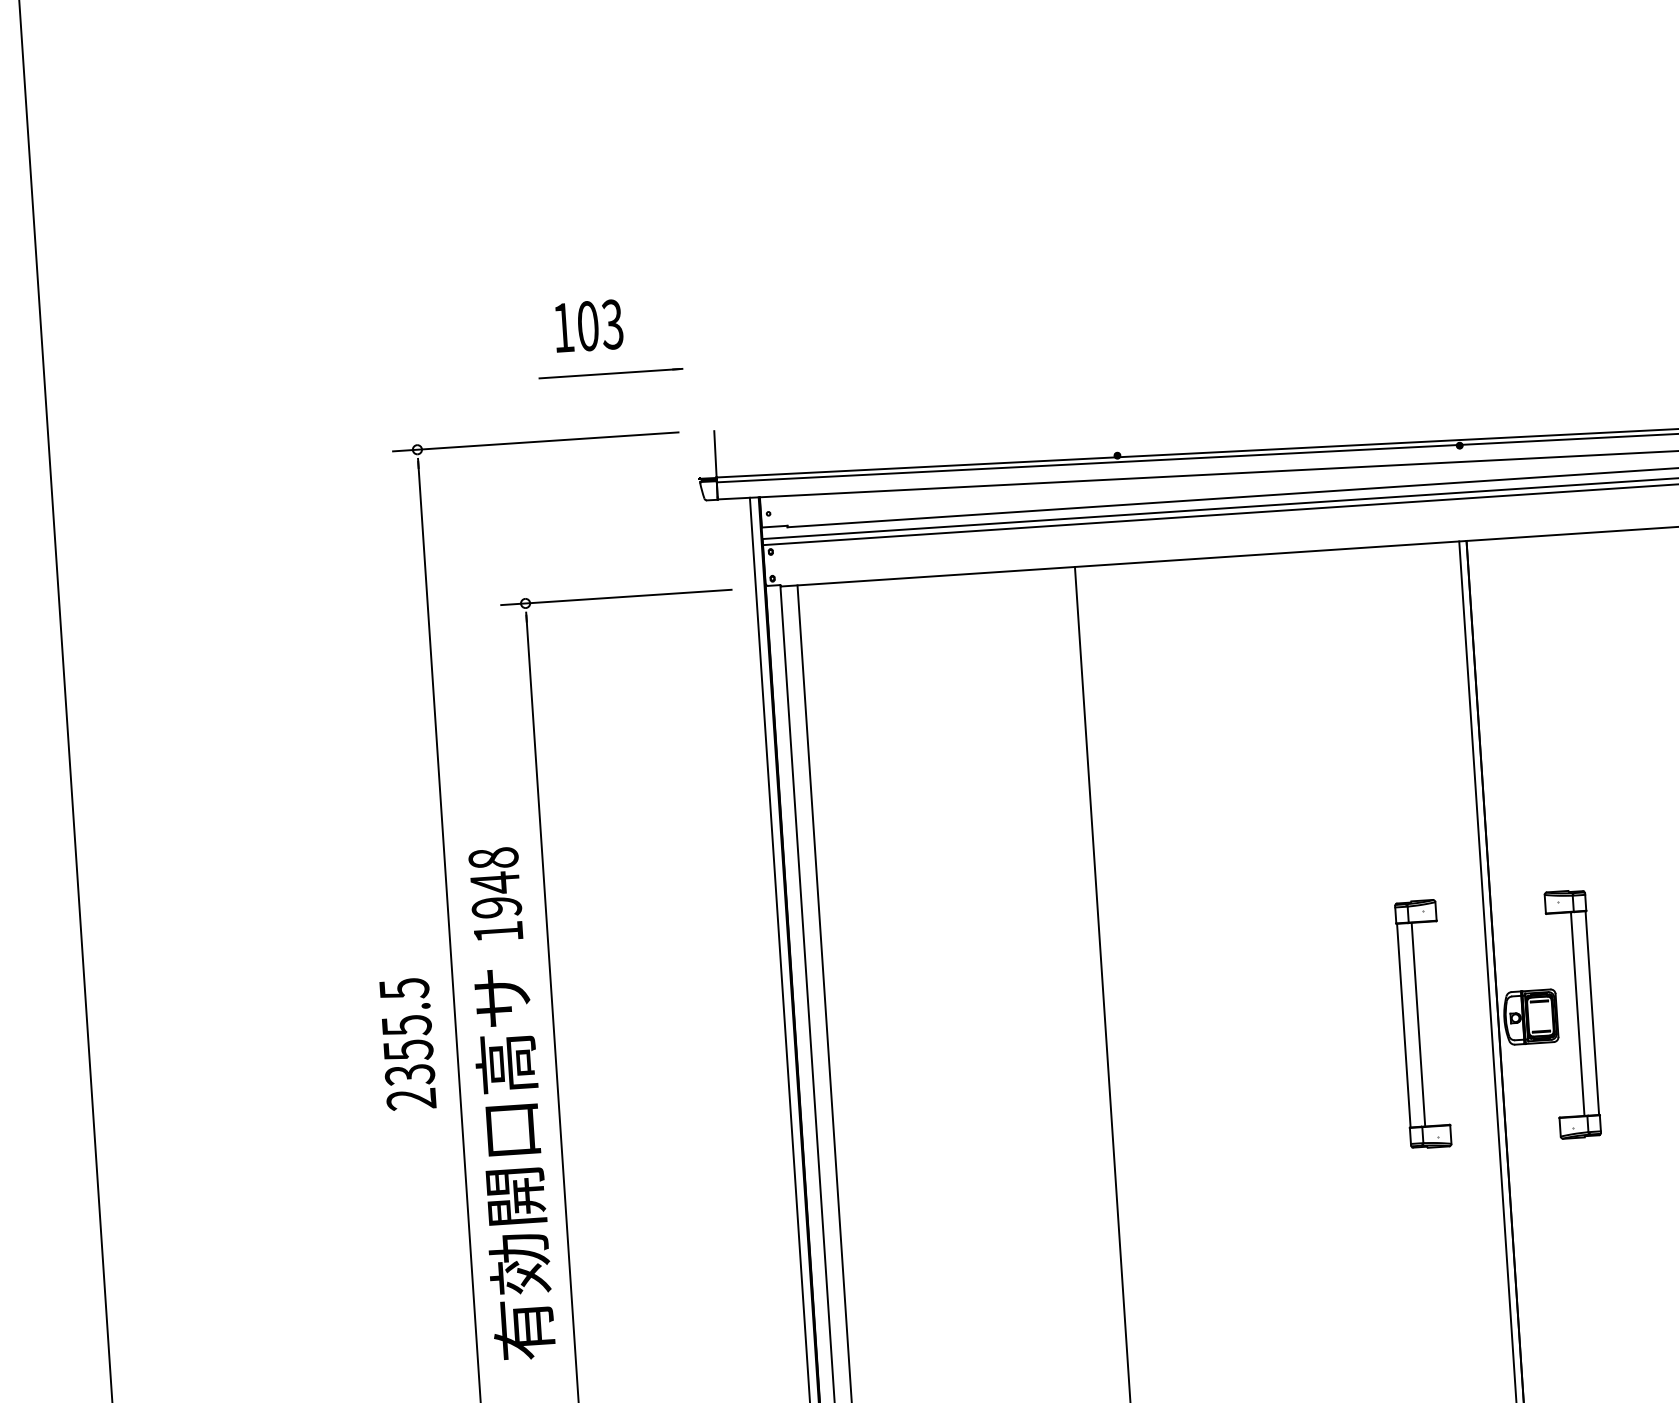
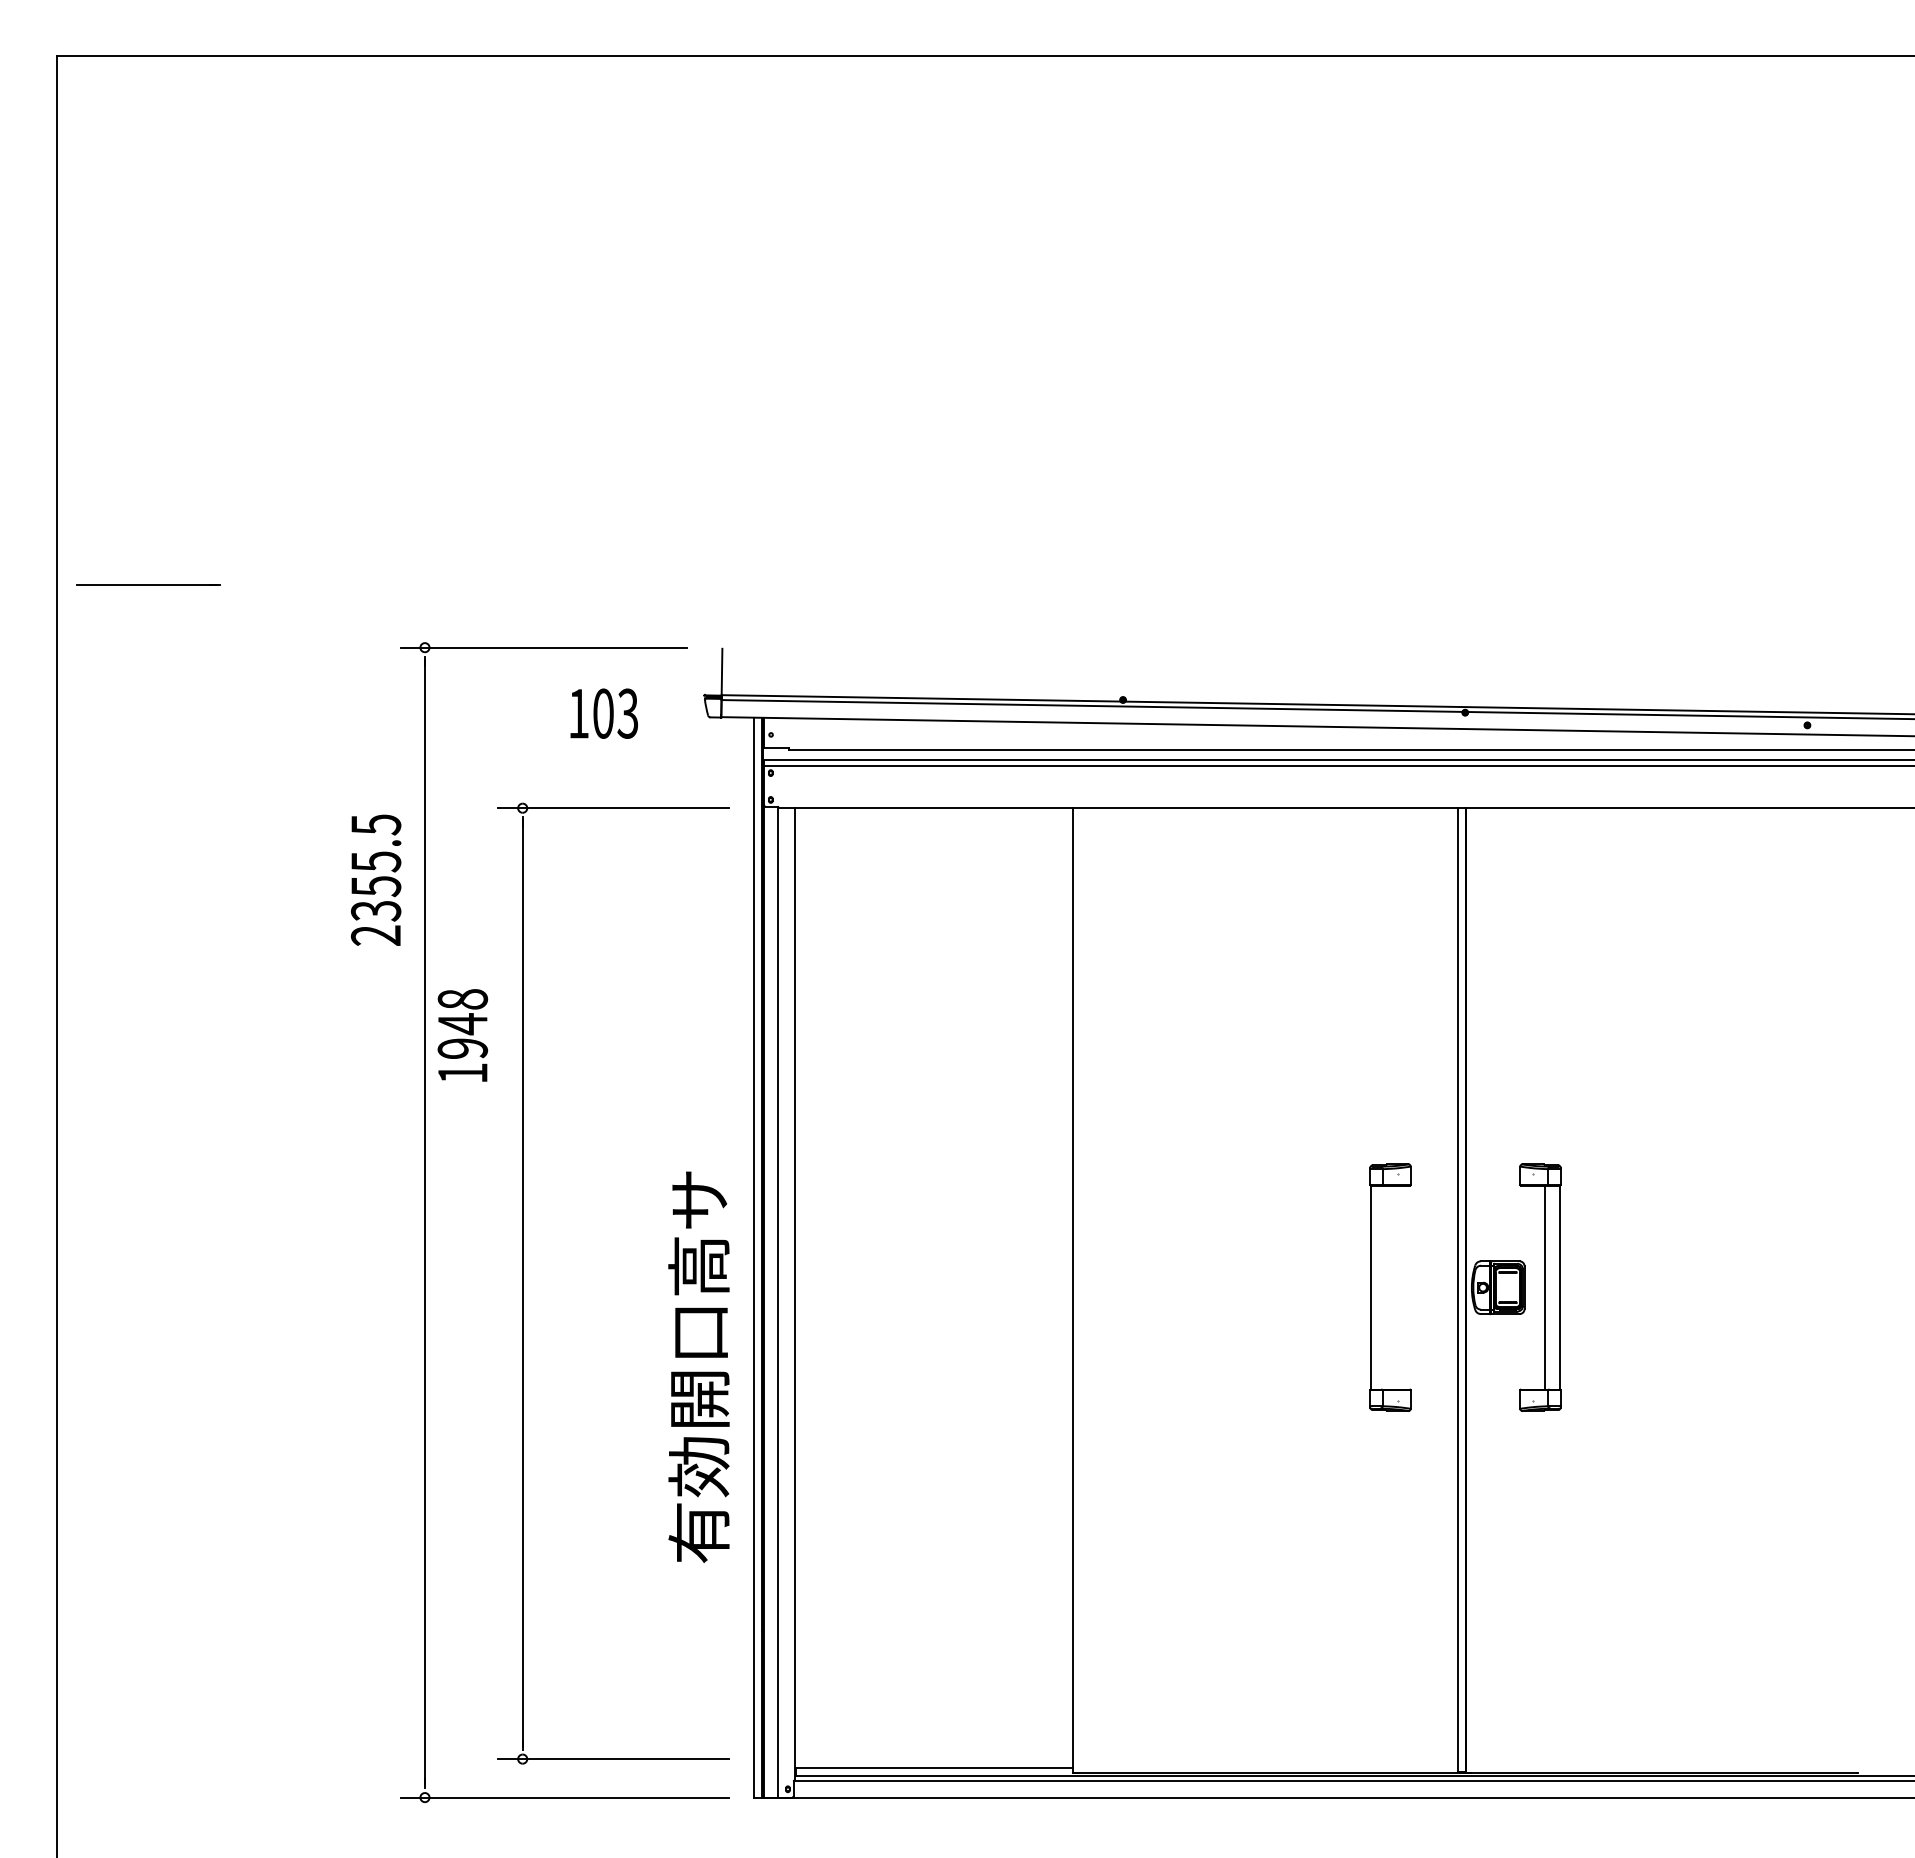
text: (588, 325) -> (603, 713), moved
line: (611, 373) -> (148, 584), moved
text: (495, 894) -> (462, 1035), moved
line: (1418, 1024) -> (1385, 1287), removed
text: (408, 1043) -> (376, 879), moved
text: (512, 1163) -> (698, 1366), moved

